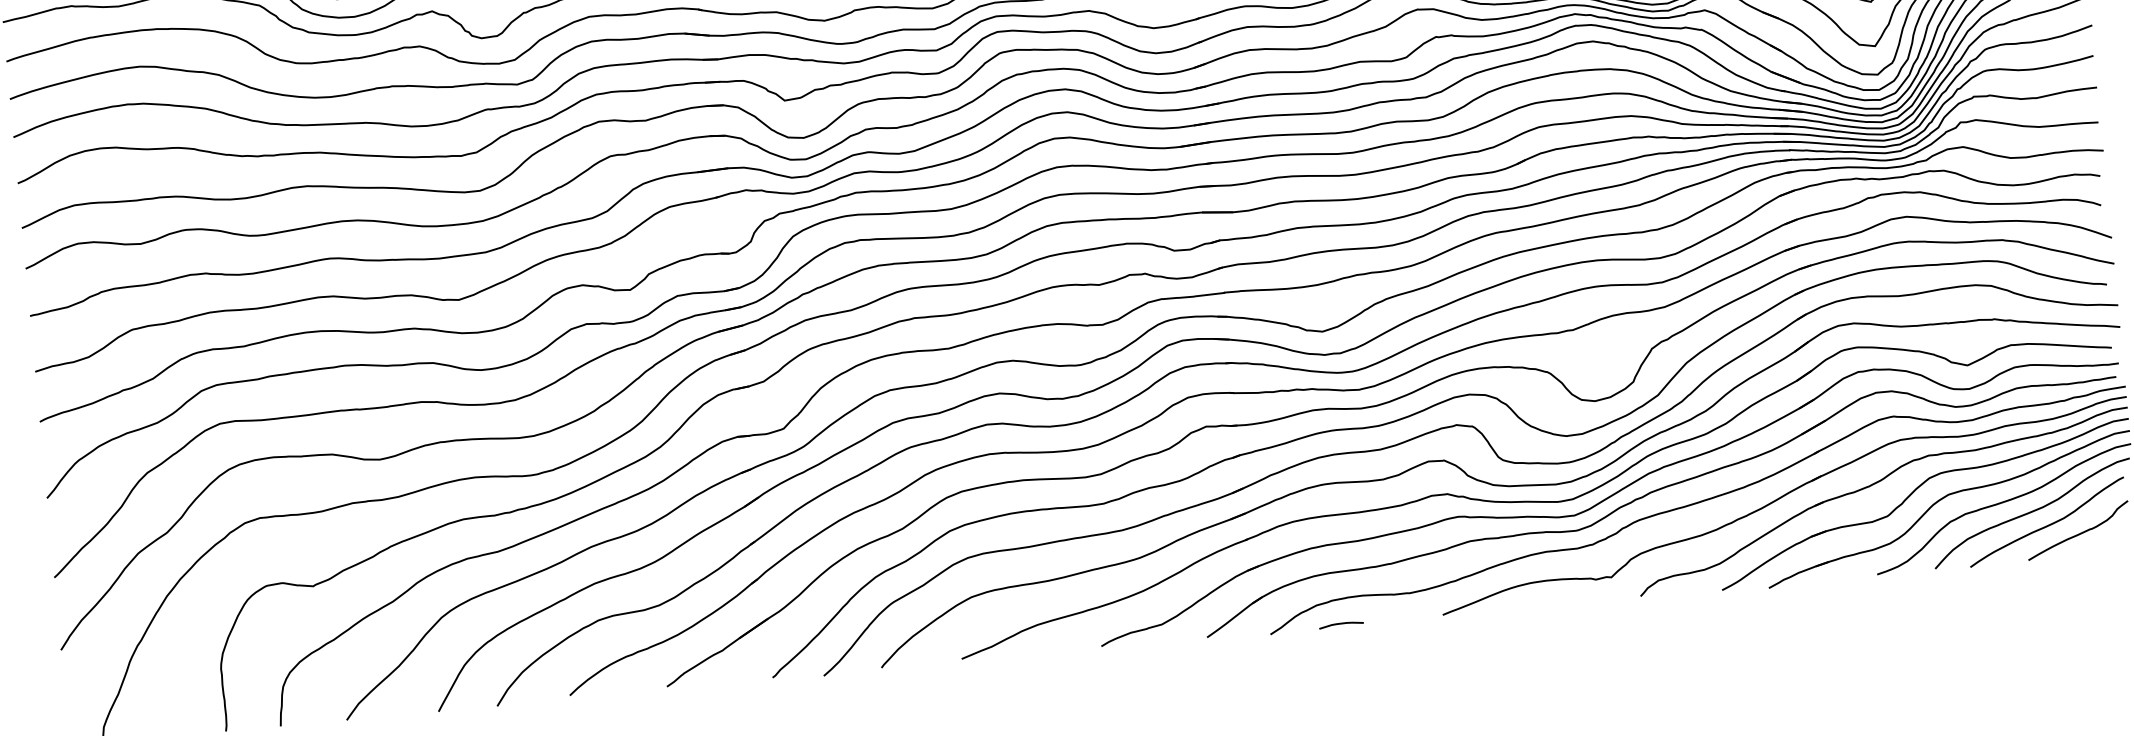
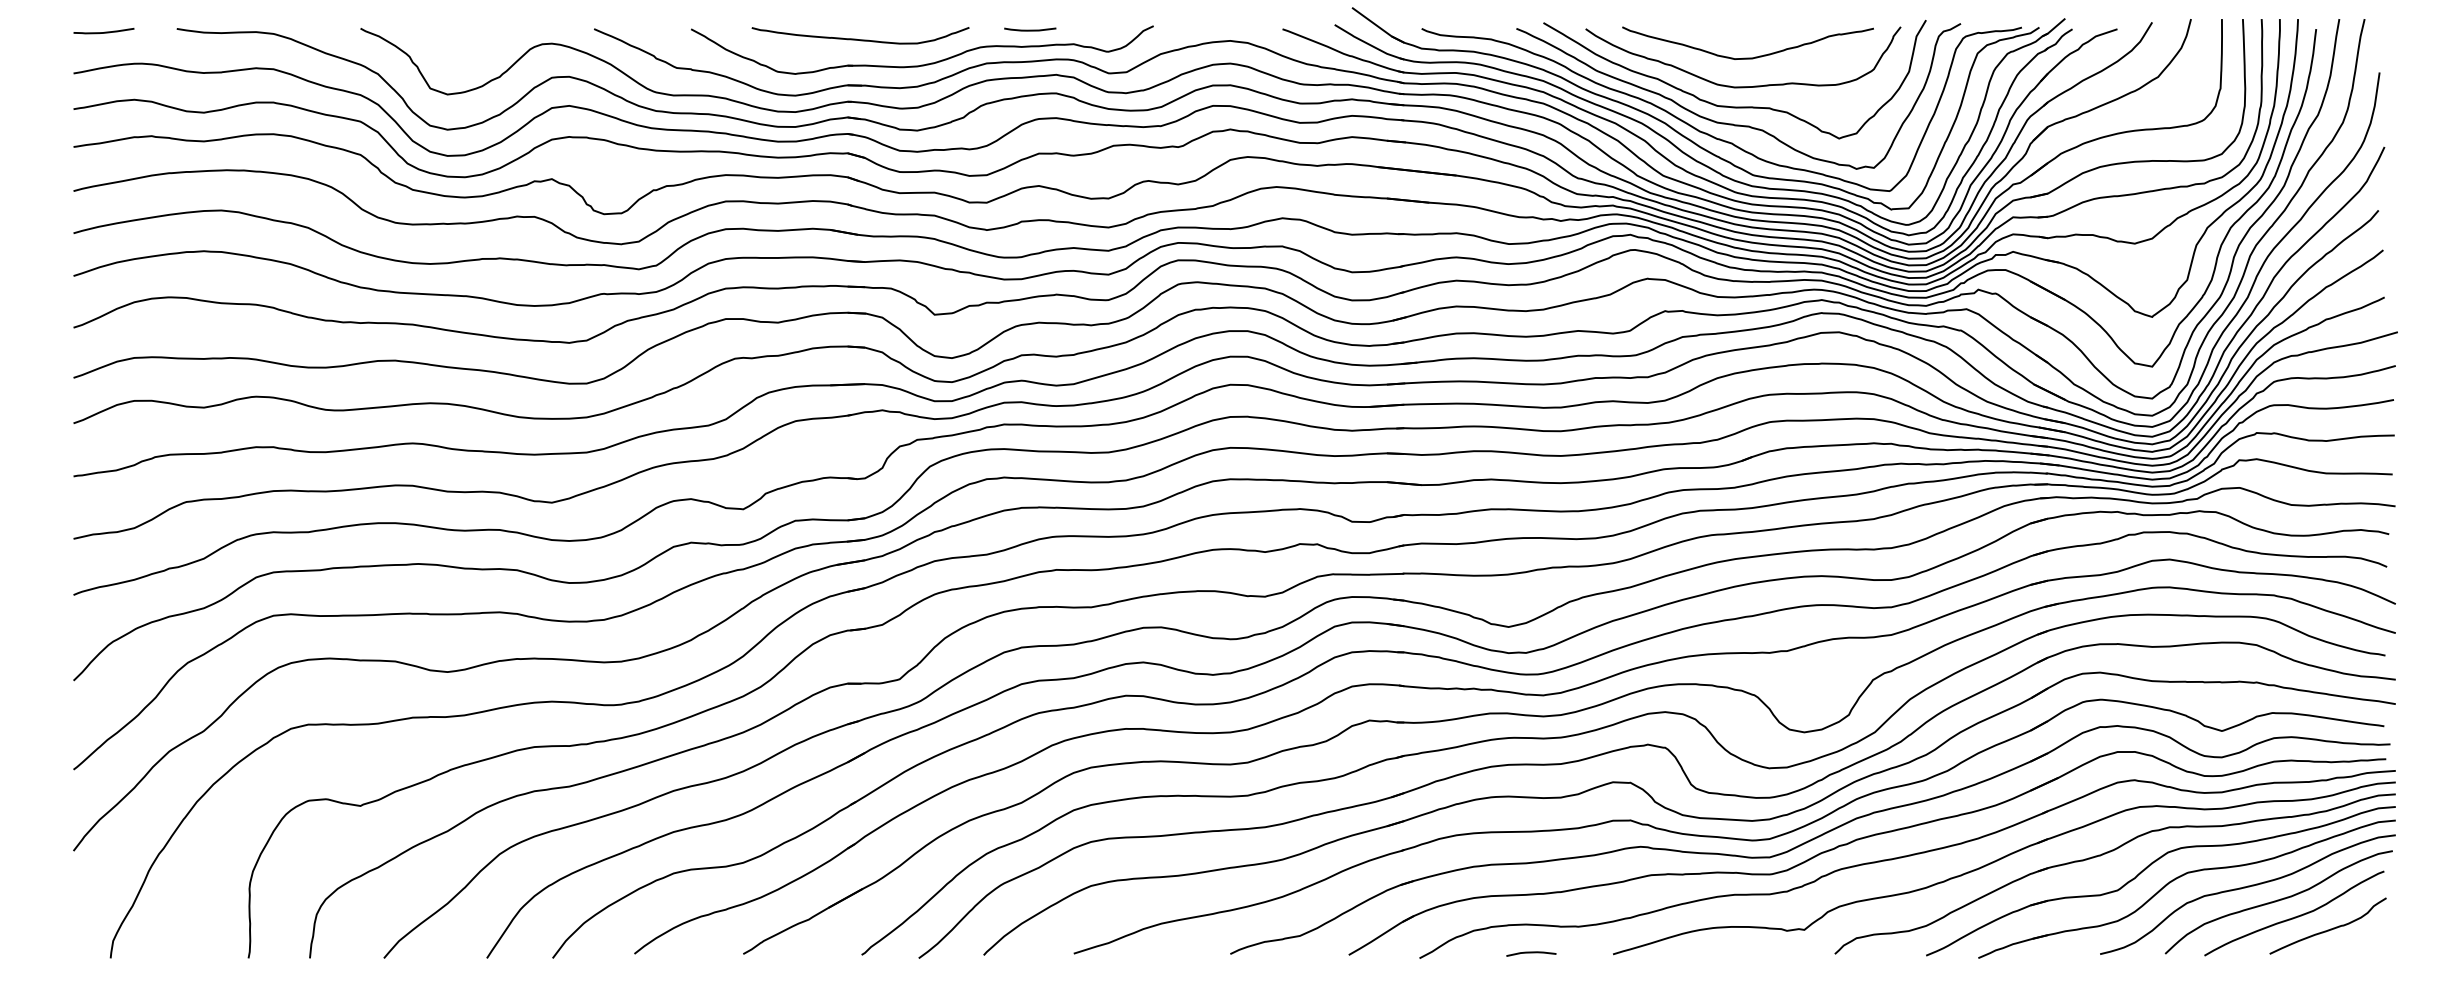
curve: (1341, 624) -> (1531, 953), moved

